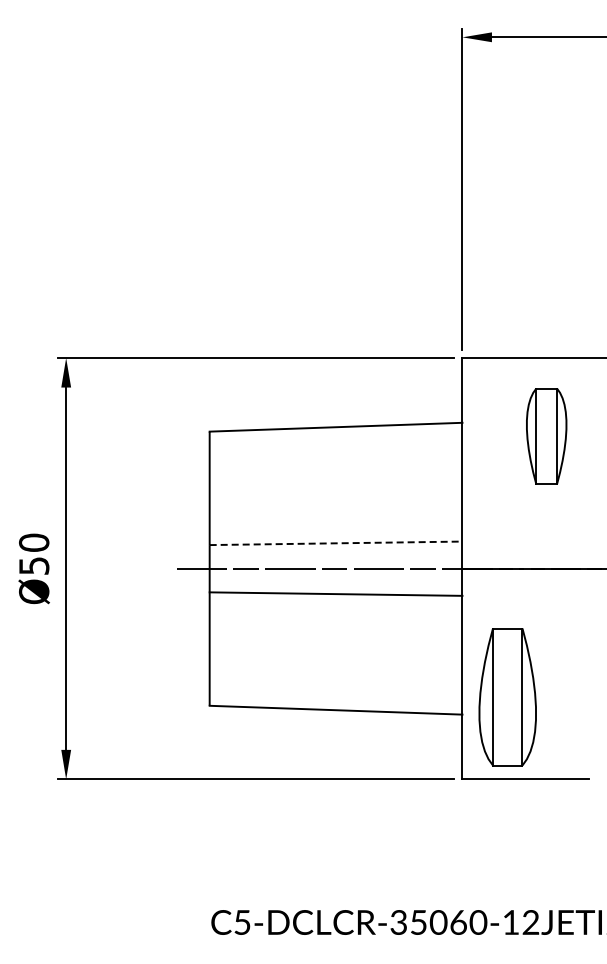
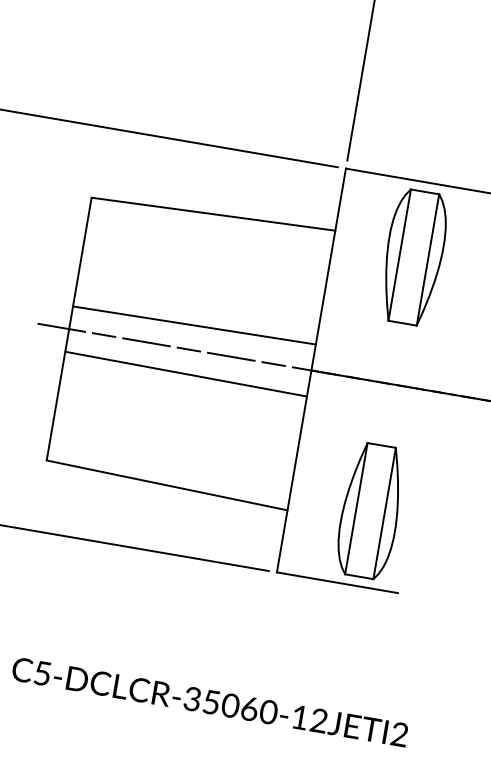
part: (546, 436) -> (413, 257), size x1.43
line: (336, 543) -> (194, 325), dashed -> solid
part: (507, 697) -> (370, 511), moved

